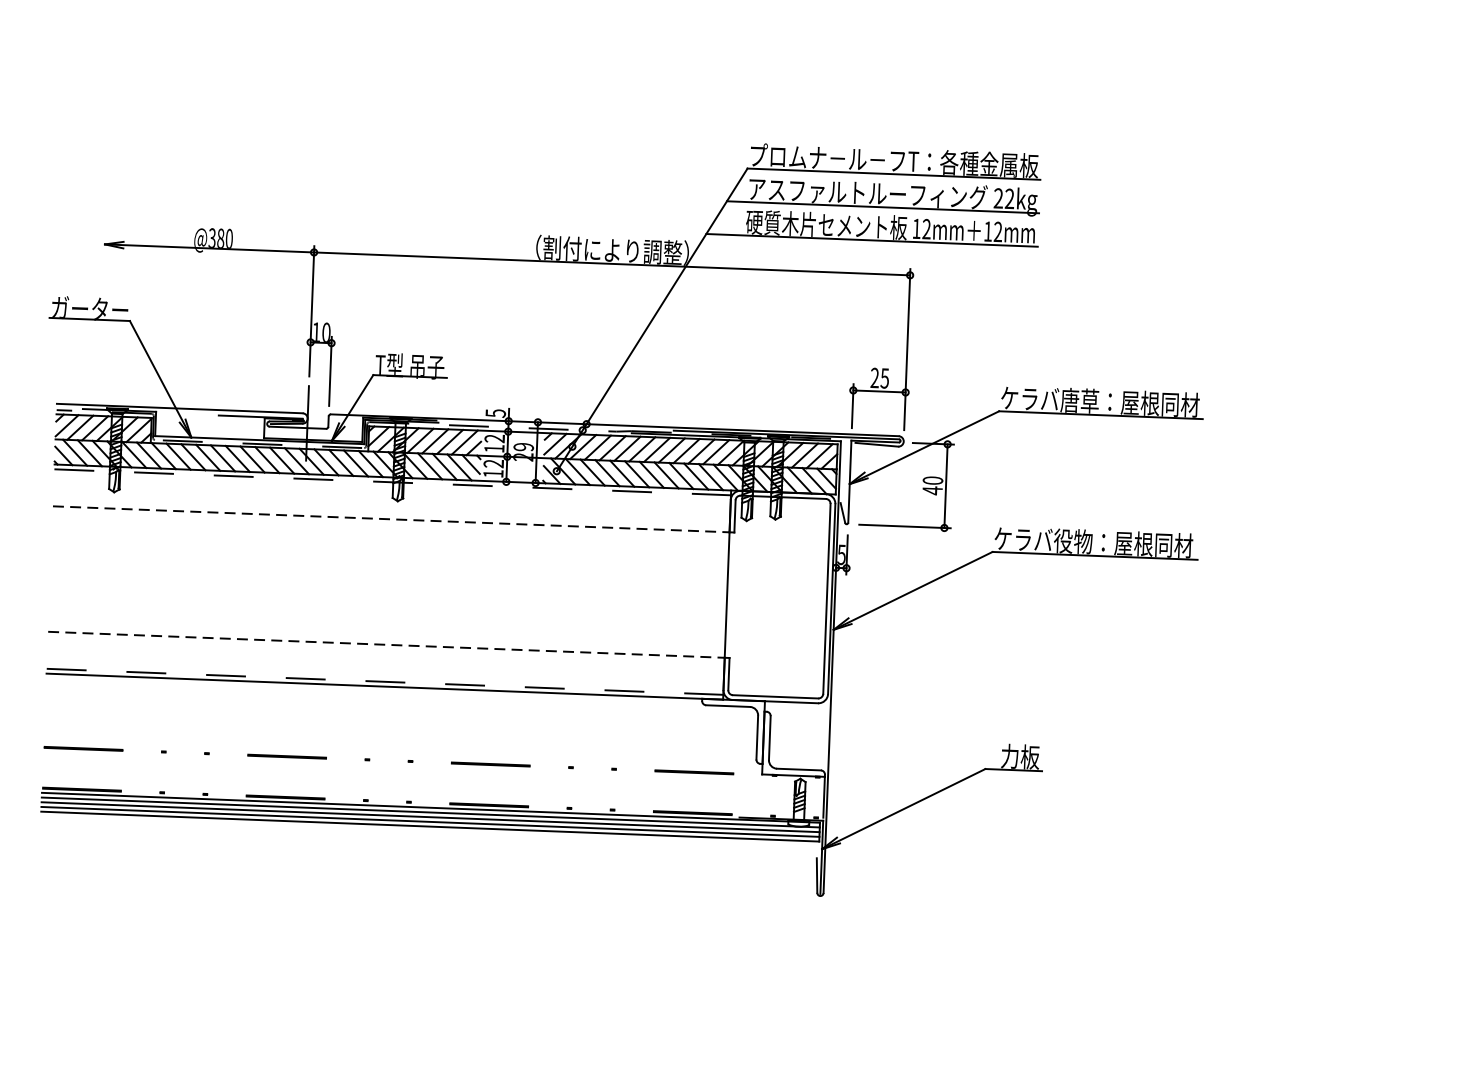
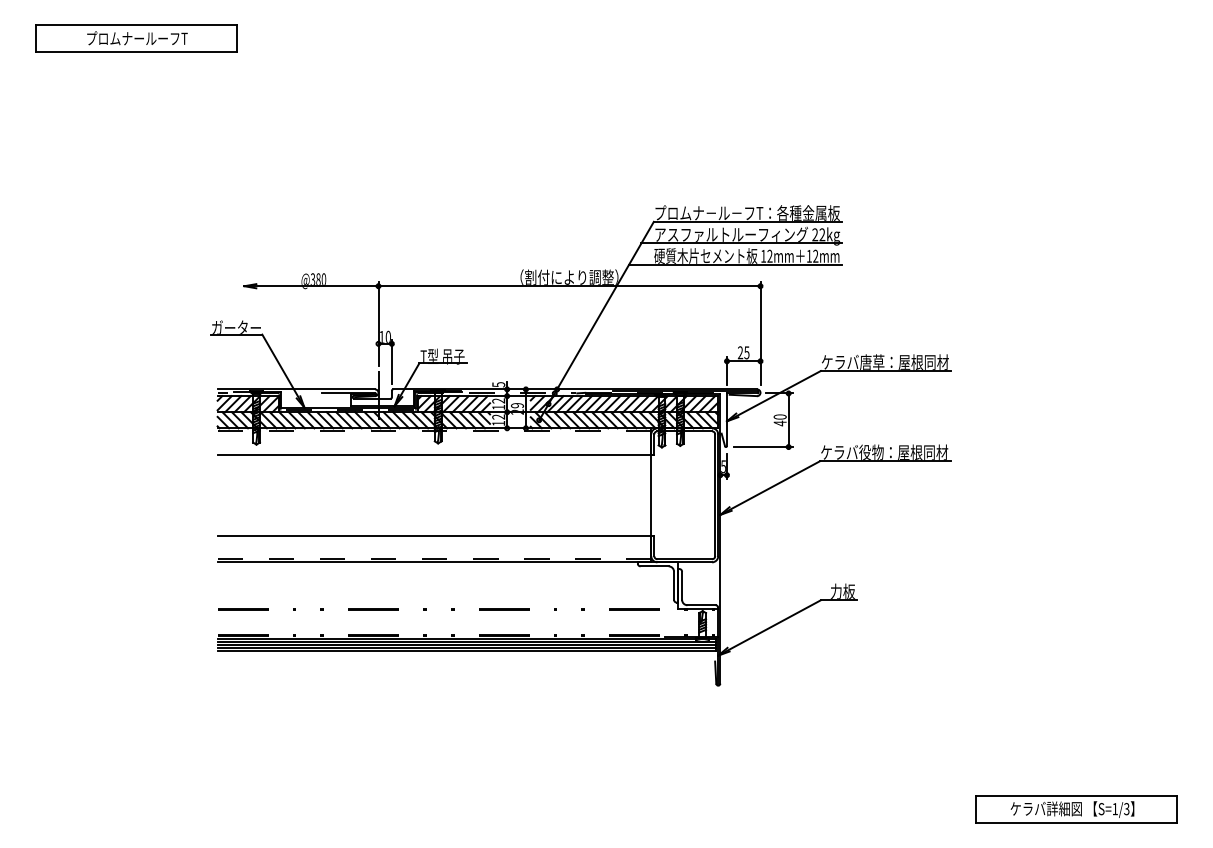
line: (391, 519) -> (434, 455), dashed -> solid
line: (386, 644) -> (434, 535), dashed -> solid

